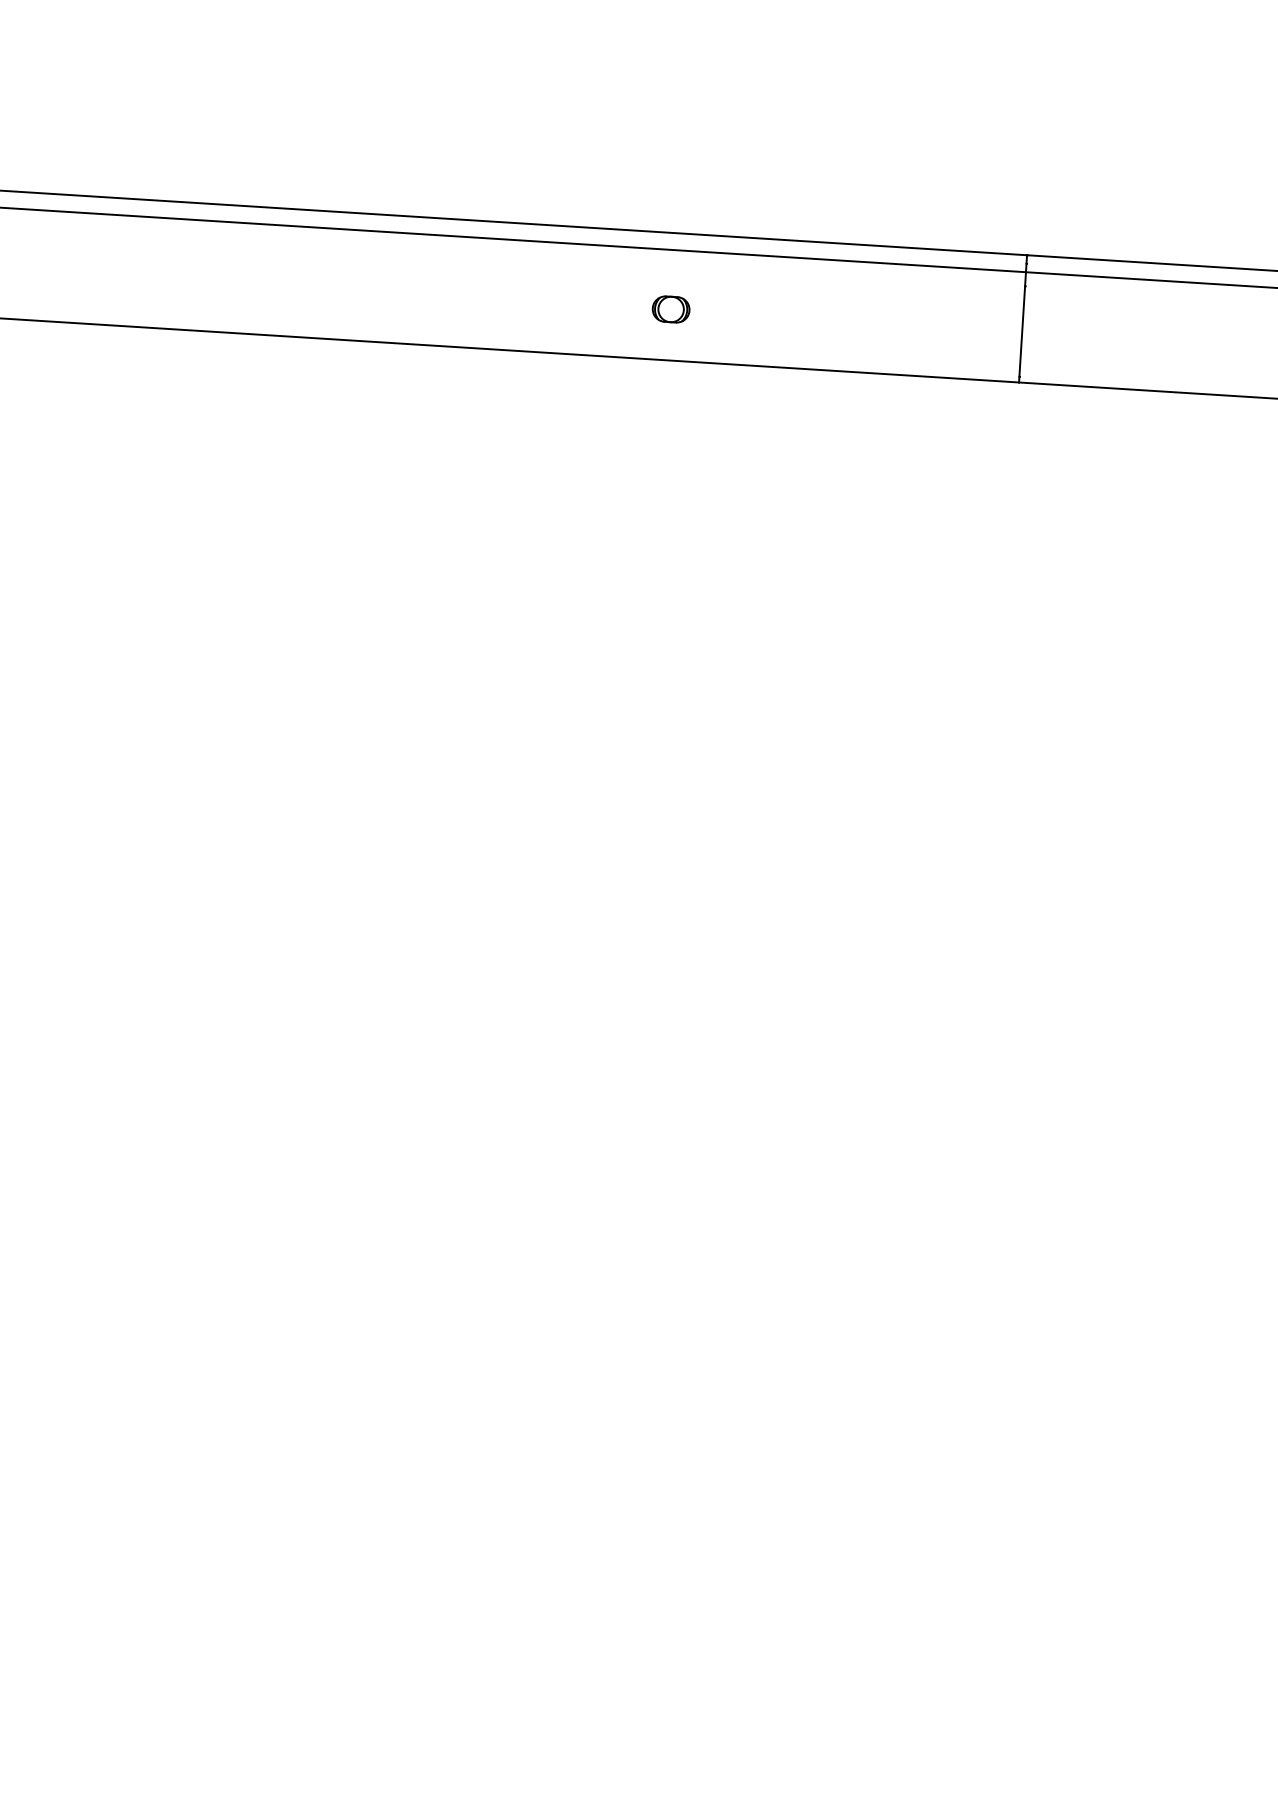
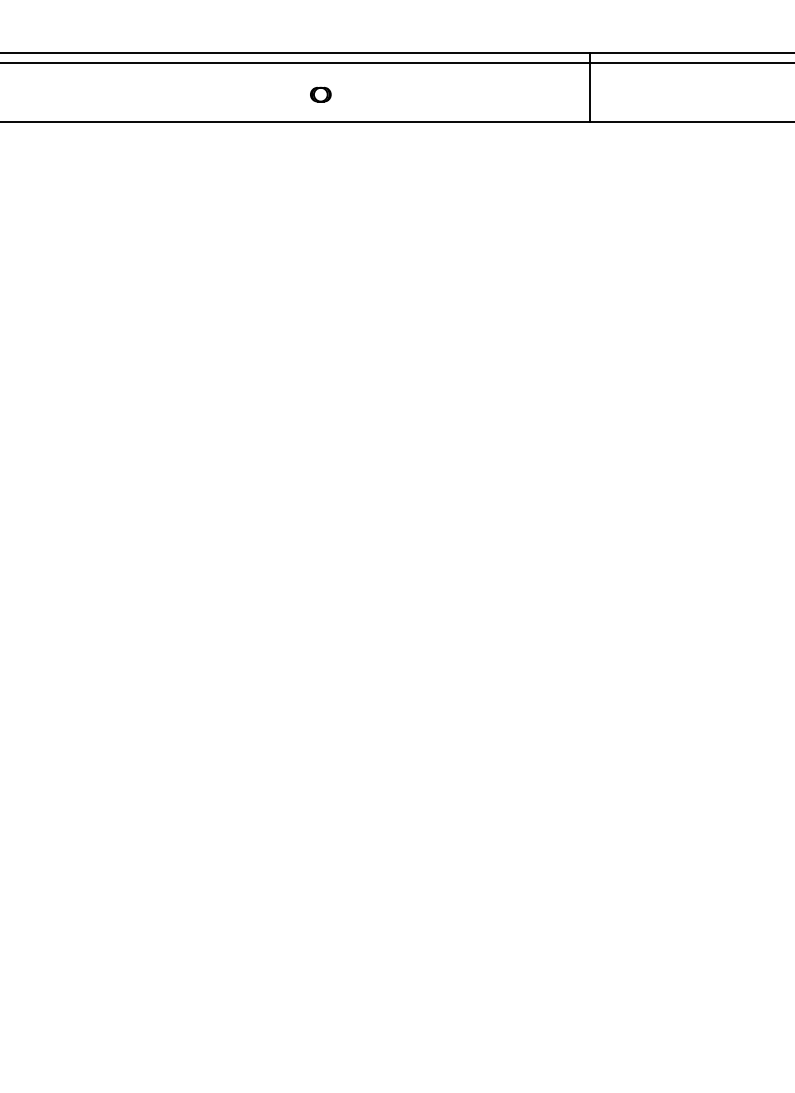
part: (670, 309) -> (320, 94), moved

